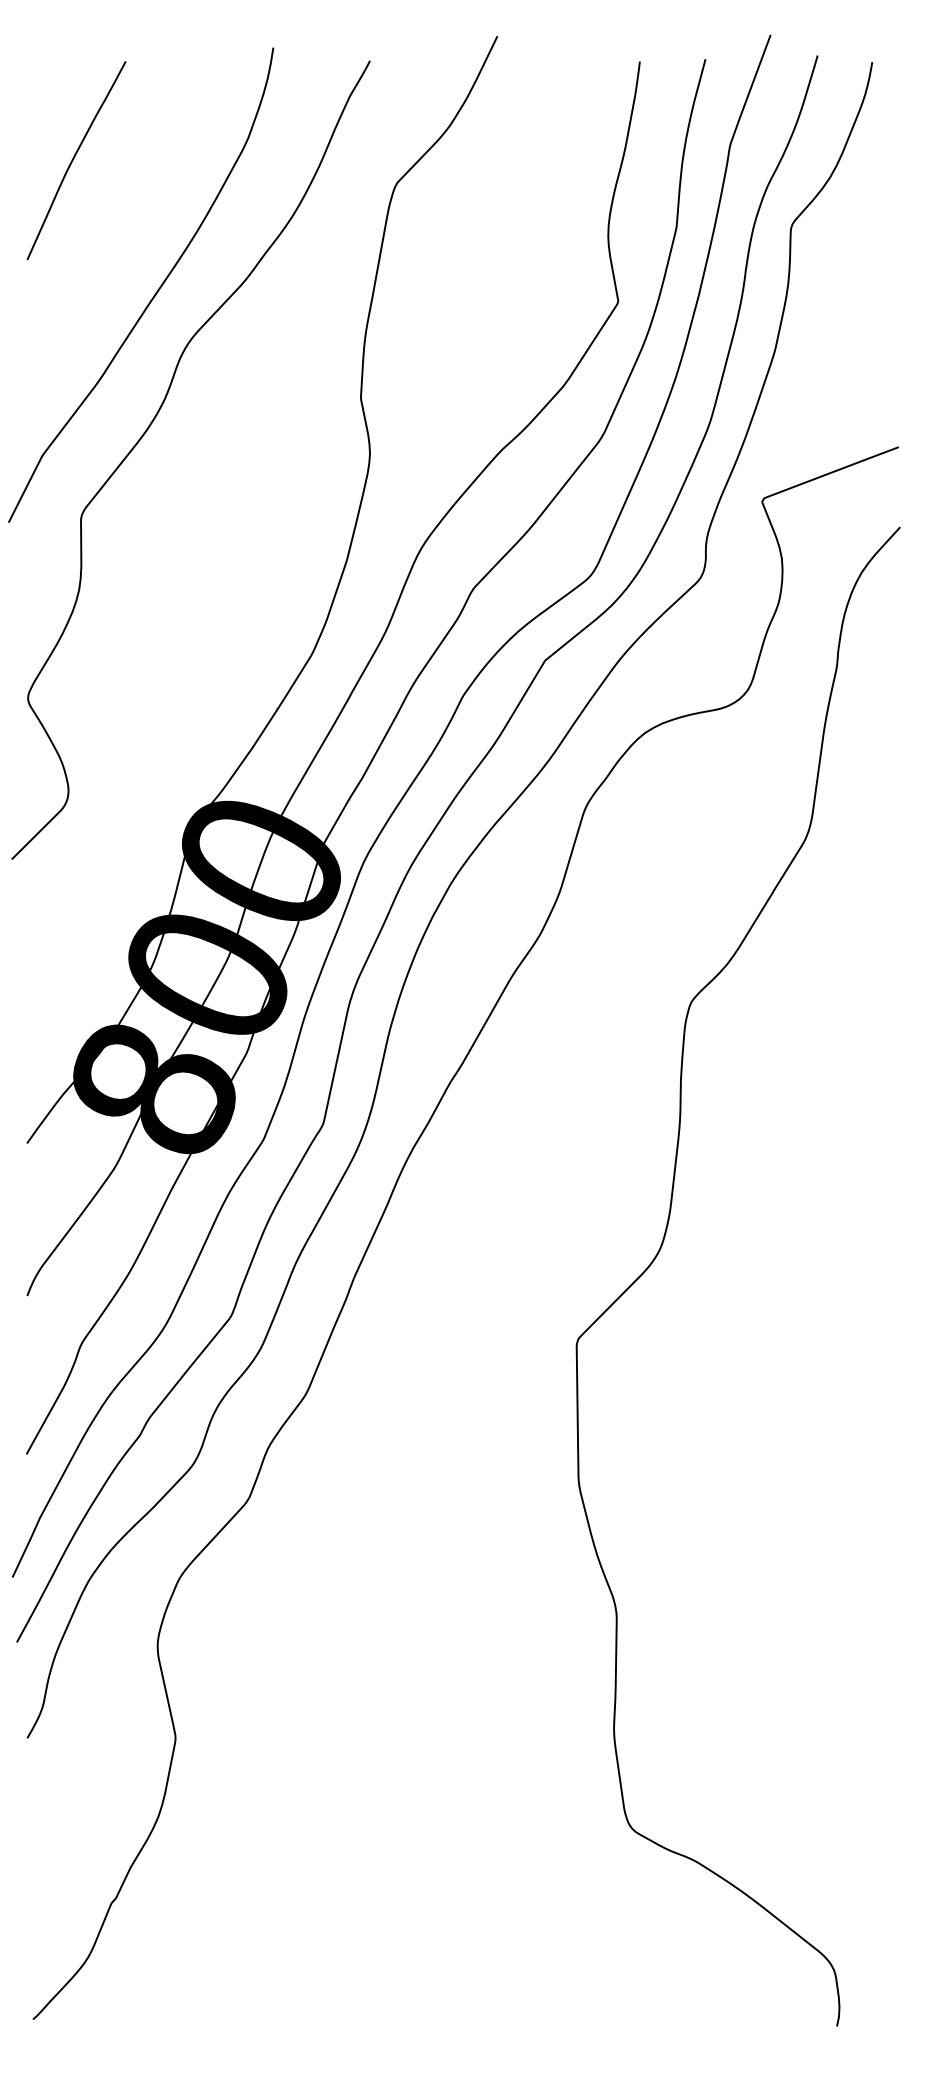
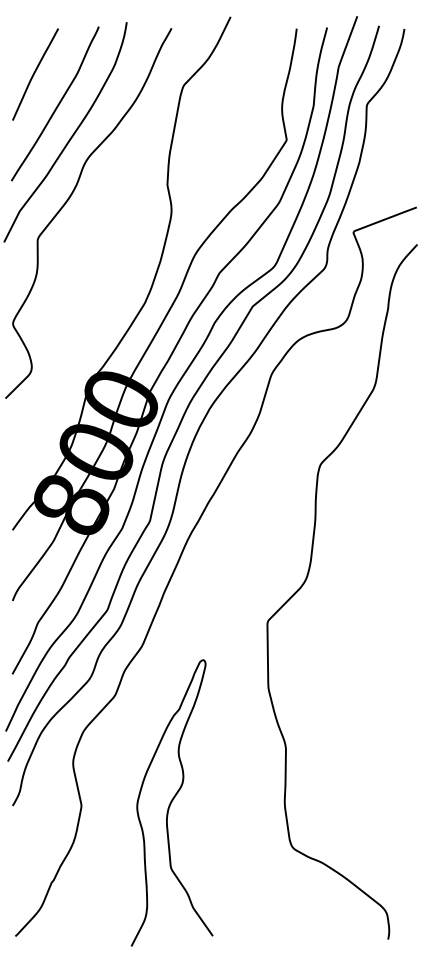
curve: (123, 225) -> (57, 104), added
curve: (369, 1730) -> (171, 802), added

